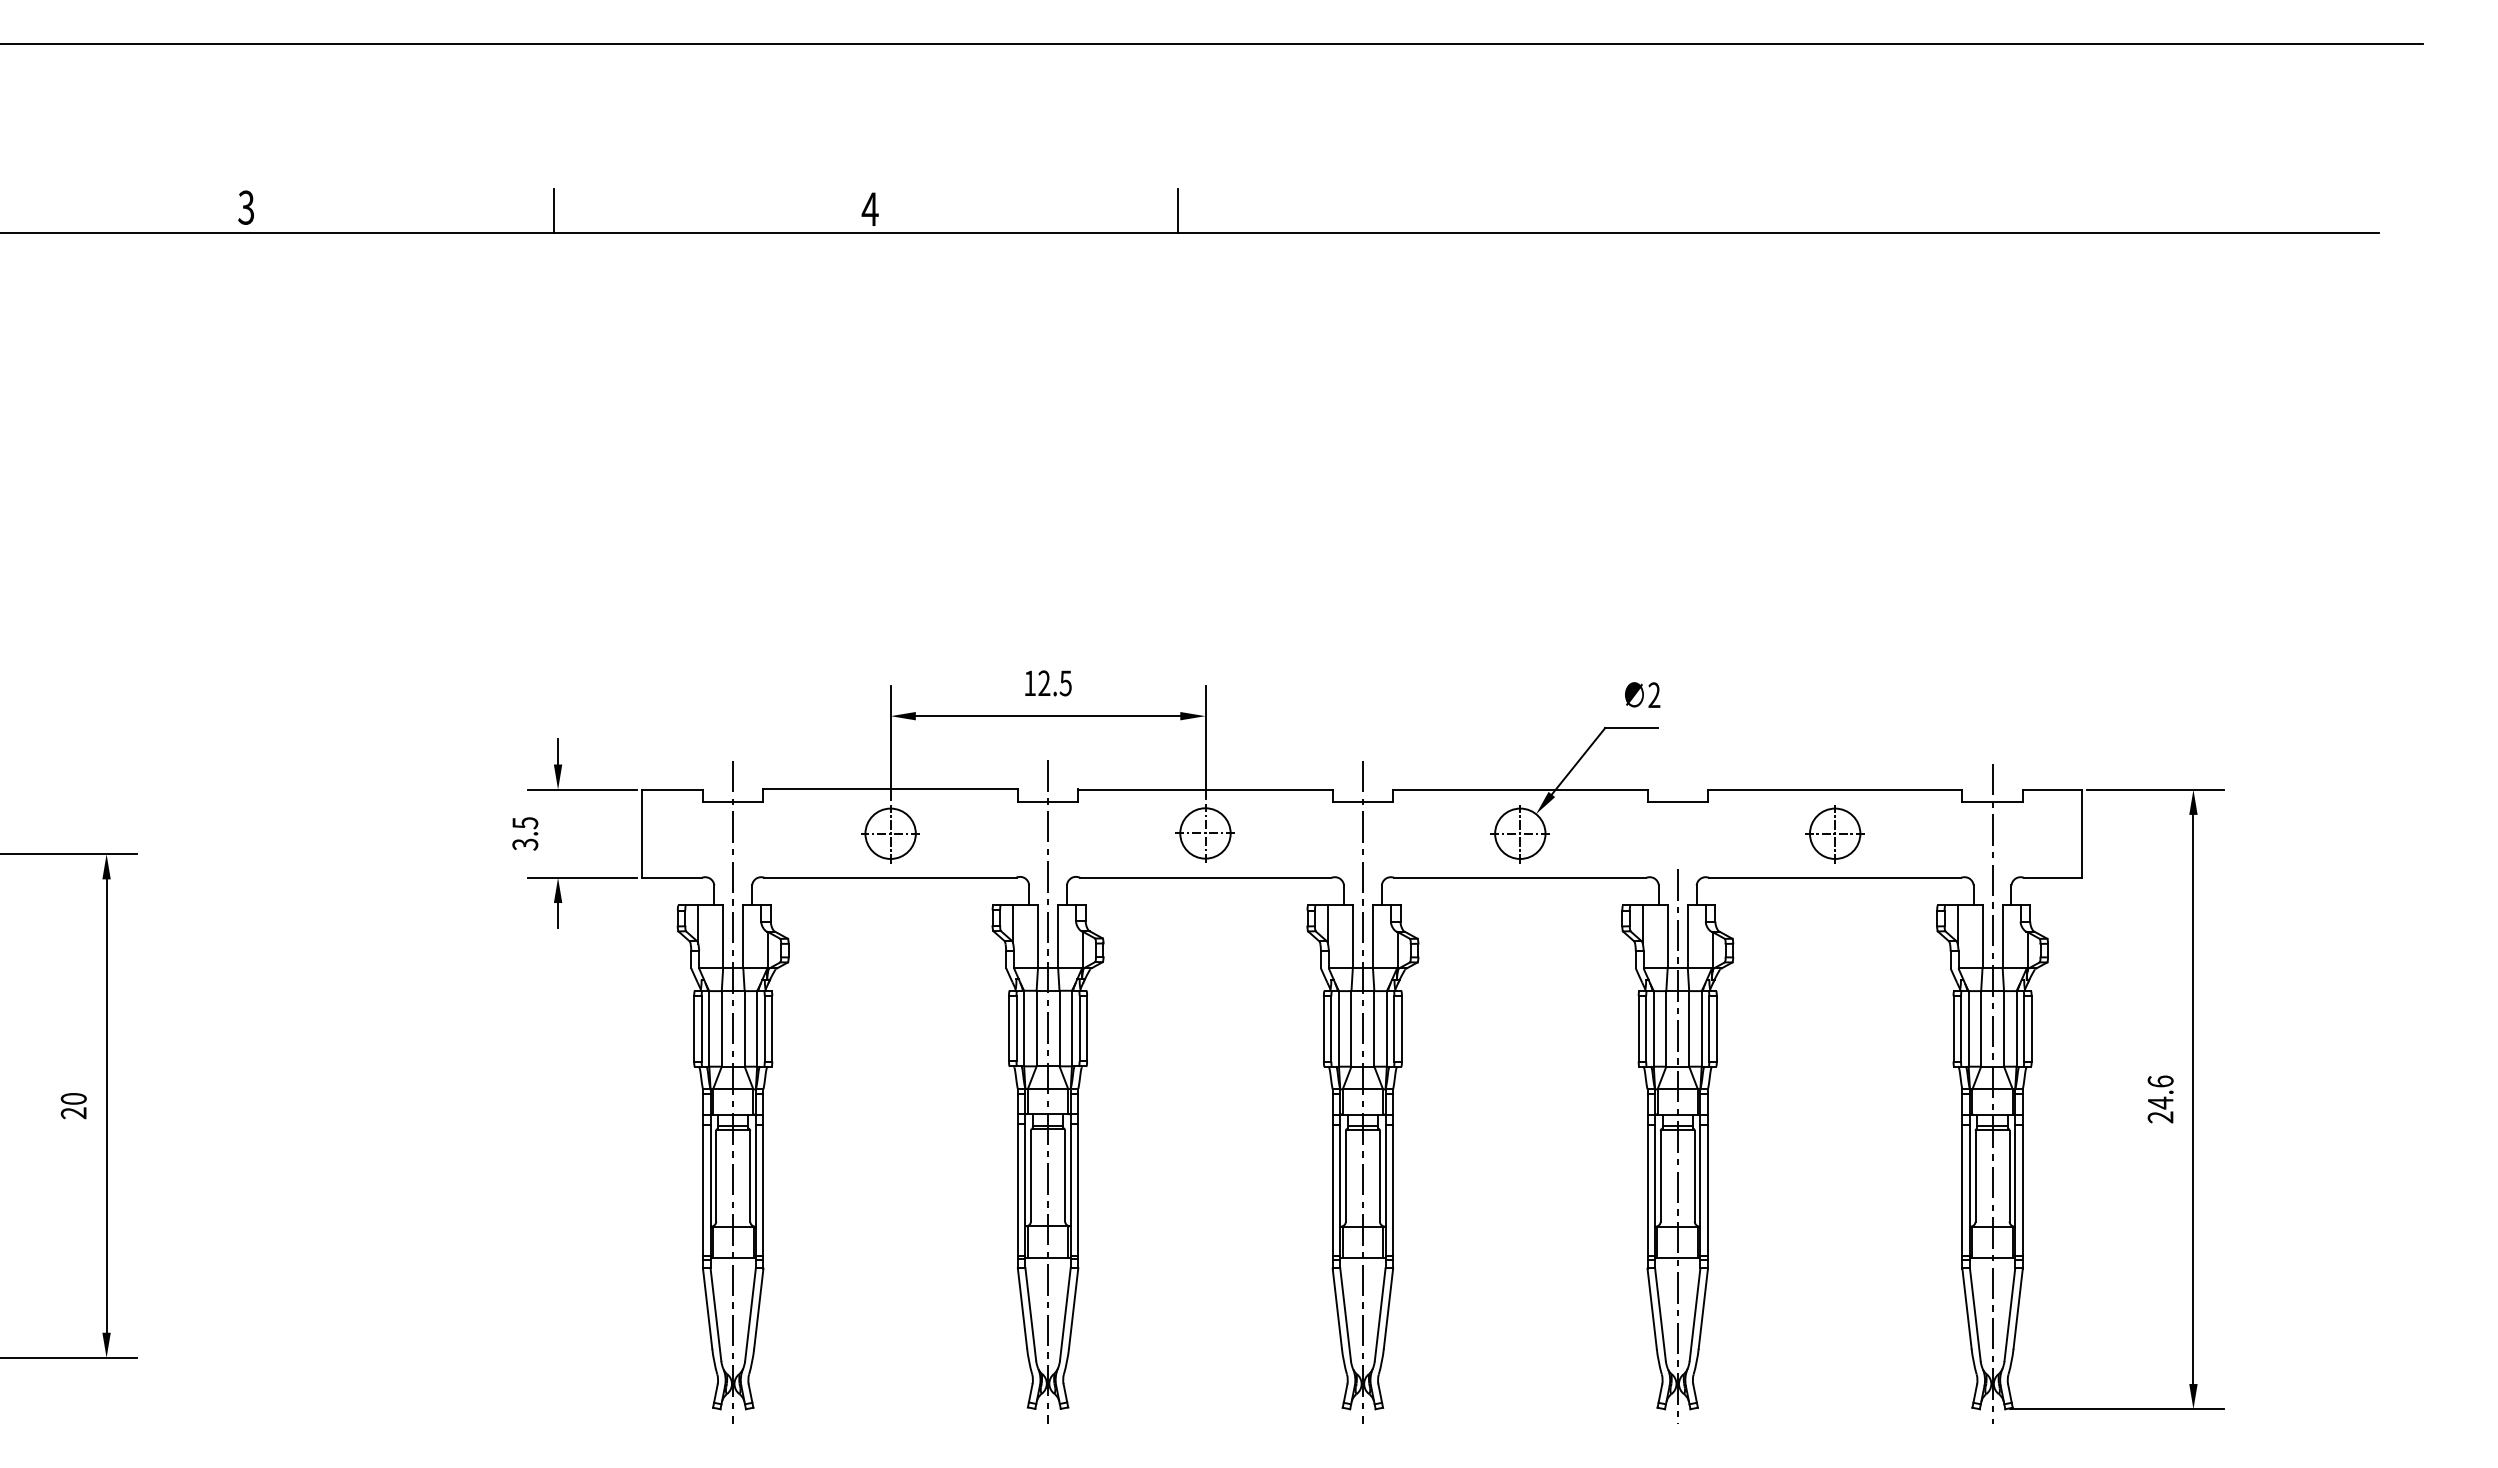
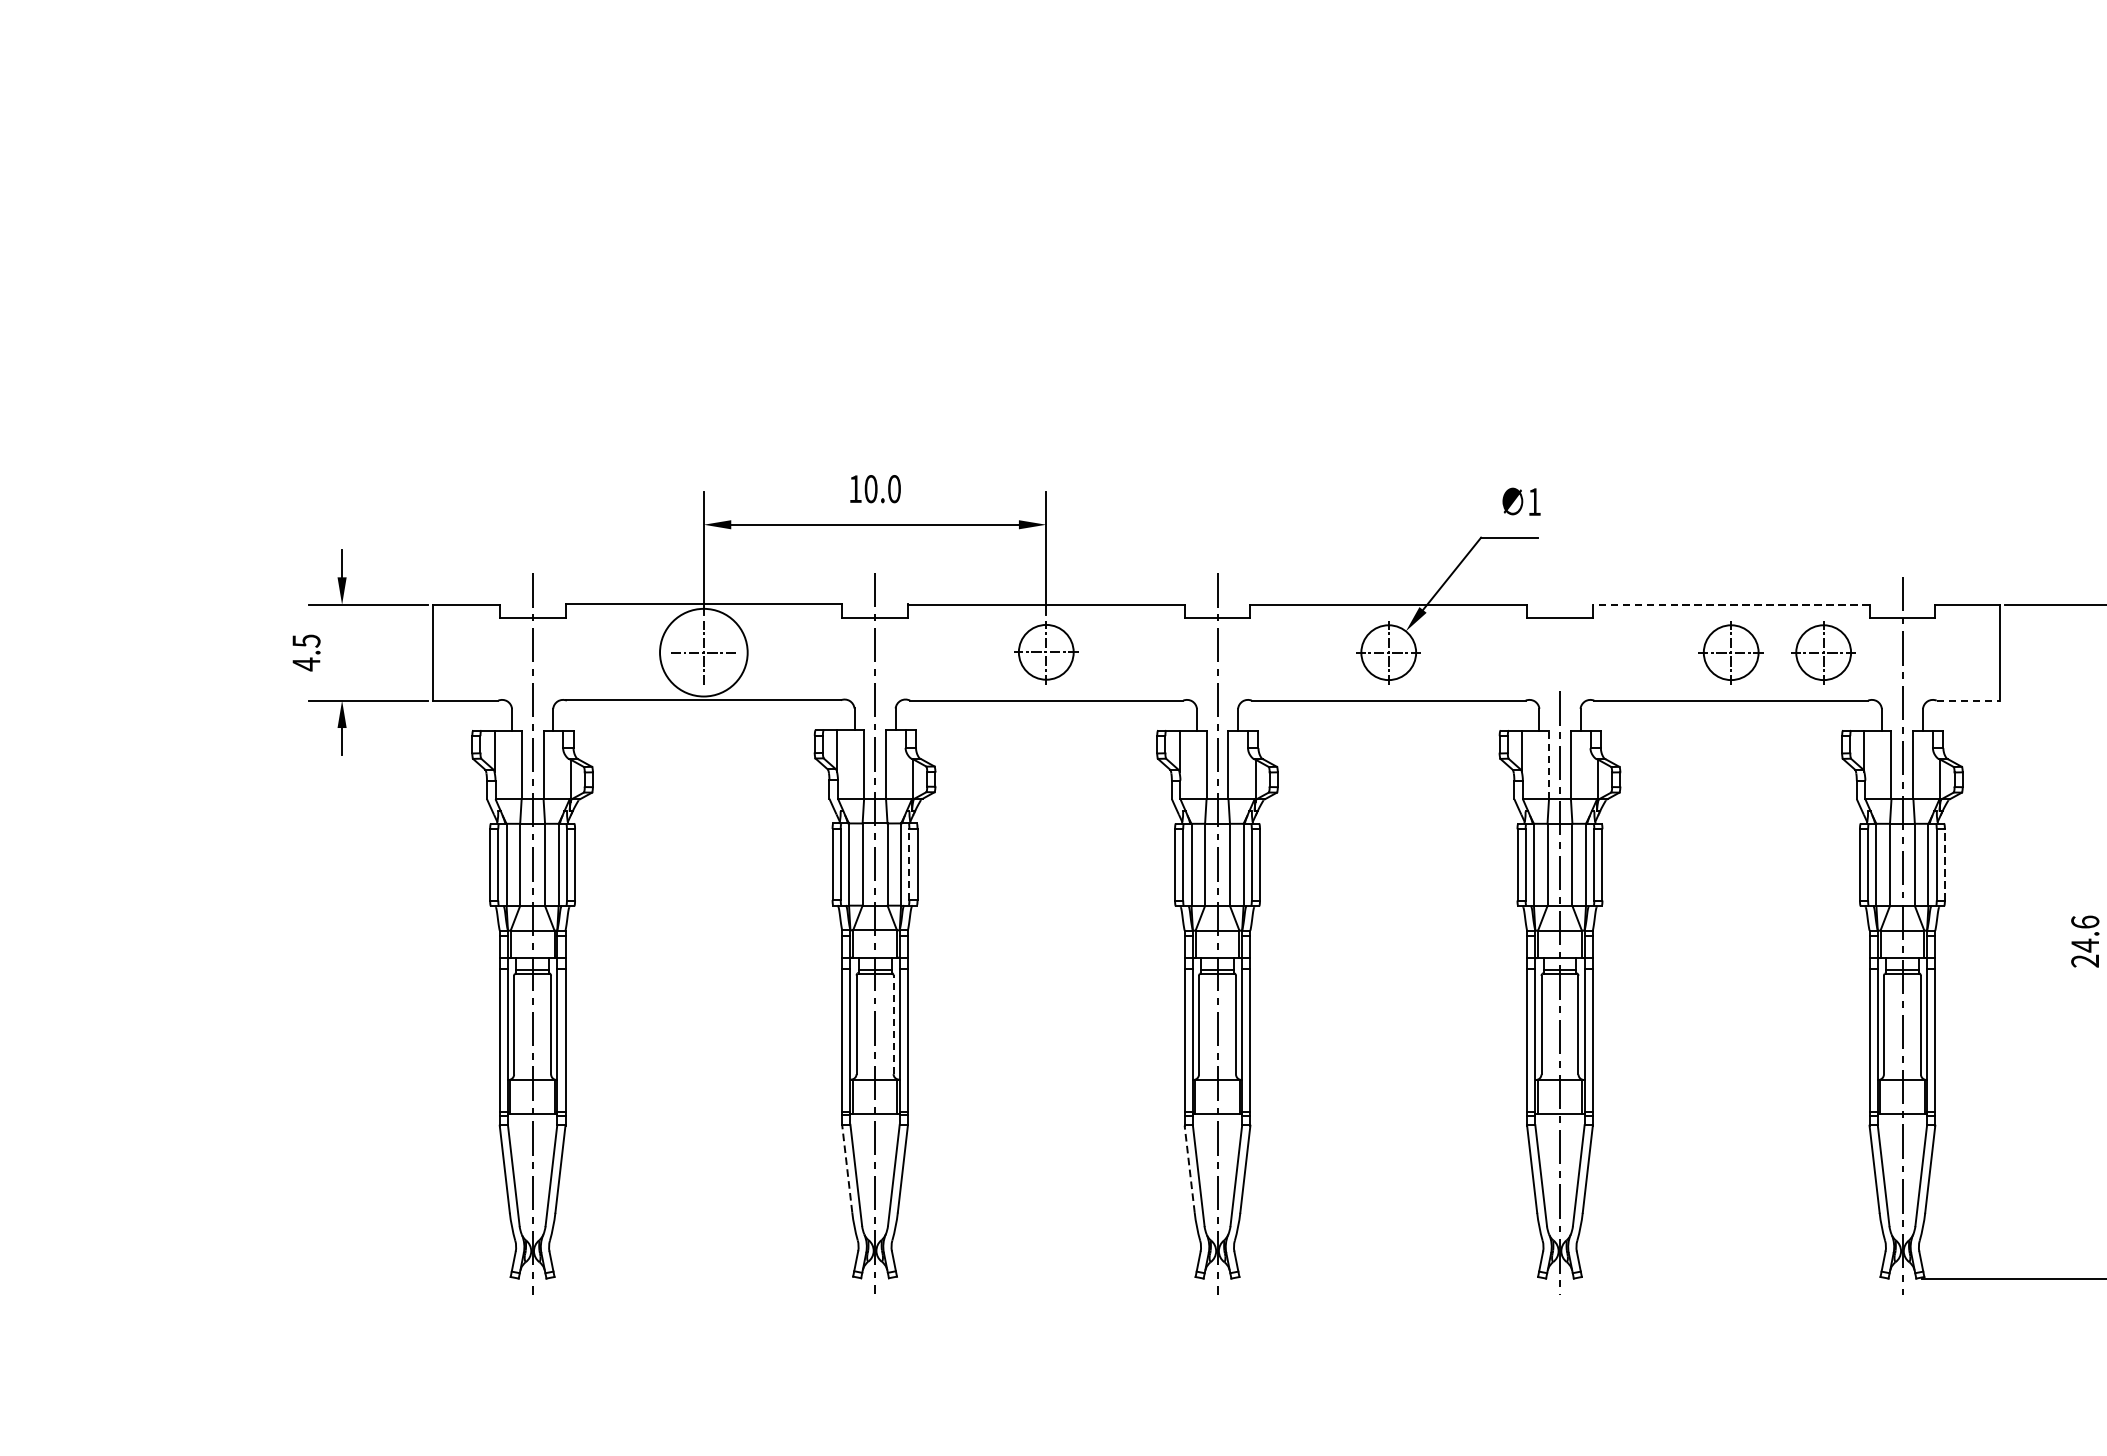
text: (1054, 683) -> (882, 489), 12.5 -> 10.0
text: (1654, 694) -> (1534, 501), 2 -> 1
line: (1834, 789) -> (1730, 604), solid -> dashed
circle: (890, 833) -> (703, 652), size x1.6
part: (1919, 834) -> (1822, 653), added
text: (525, 844) -> (306, 664), 3.5 -> 4.5
line: (2053, 877) -> (1968, 700), solid -> dashed
line: (1667, 936) -> (1548, 764), solid -> dashed
line: (1079, 1028) -> (909, 864), solid -> dashed
line: (2031, 1028) -> (1944, 864), solid -> dashed
line: (1065, 1175) -> (894, 1024), solid -> dashed
line: (1022, 1307) -> (847, 1167), solid -> dashed
line: (1337, 1308) -> (1189, 1169), solid -> dashed

